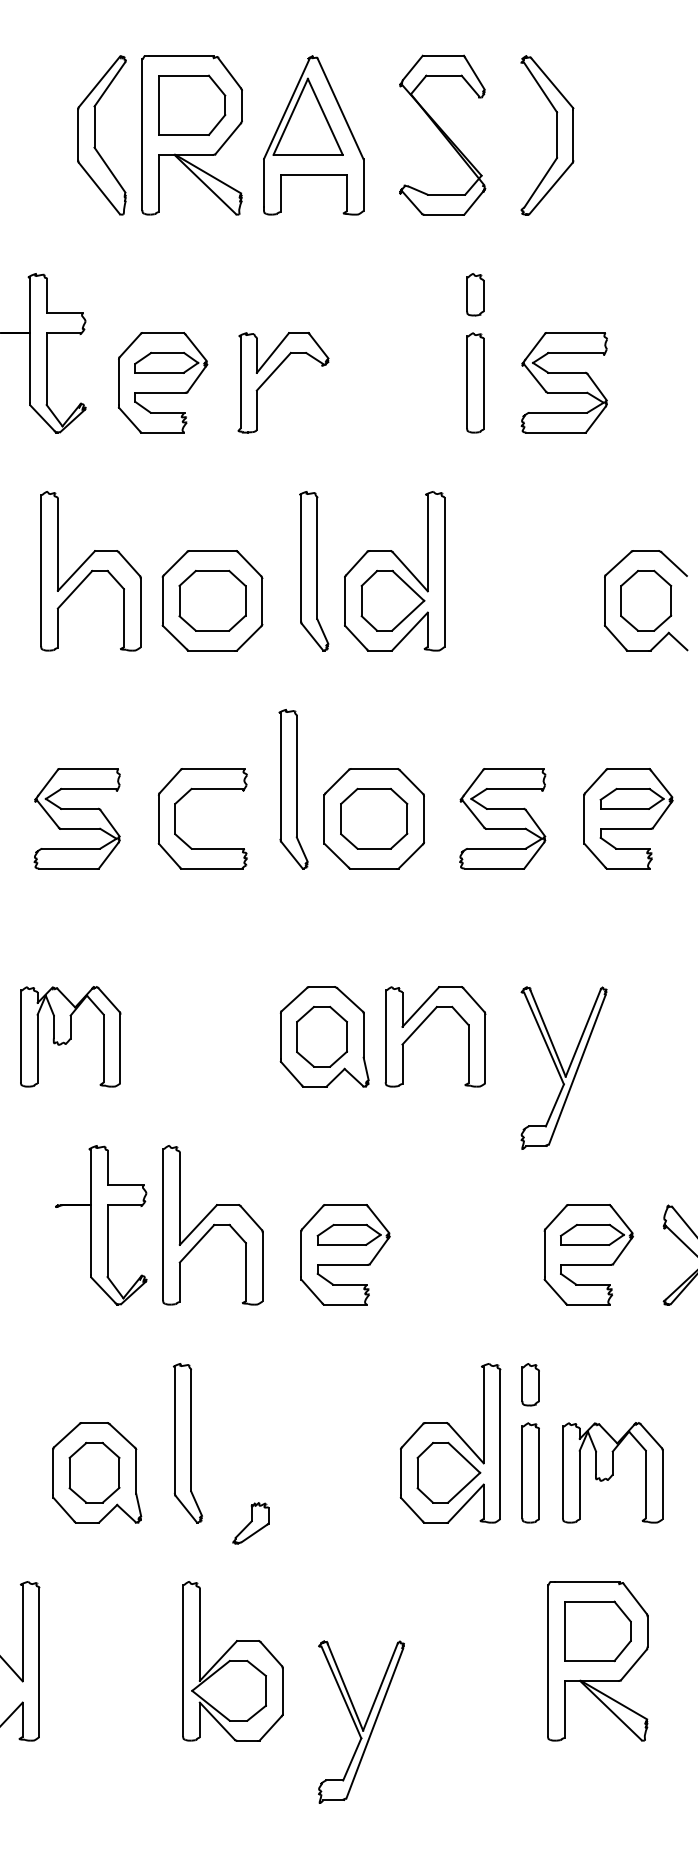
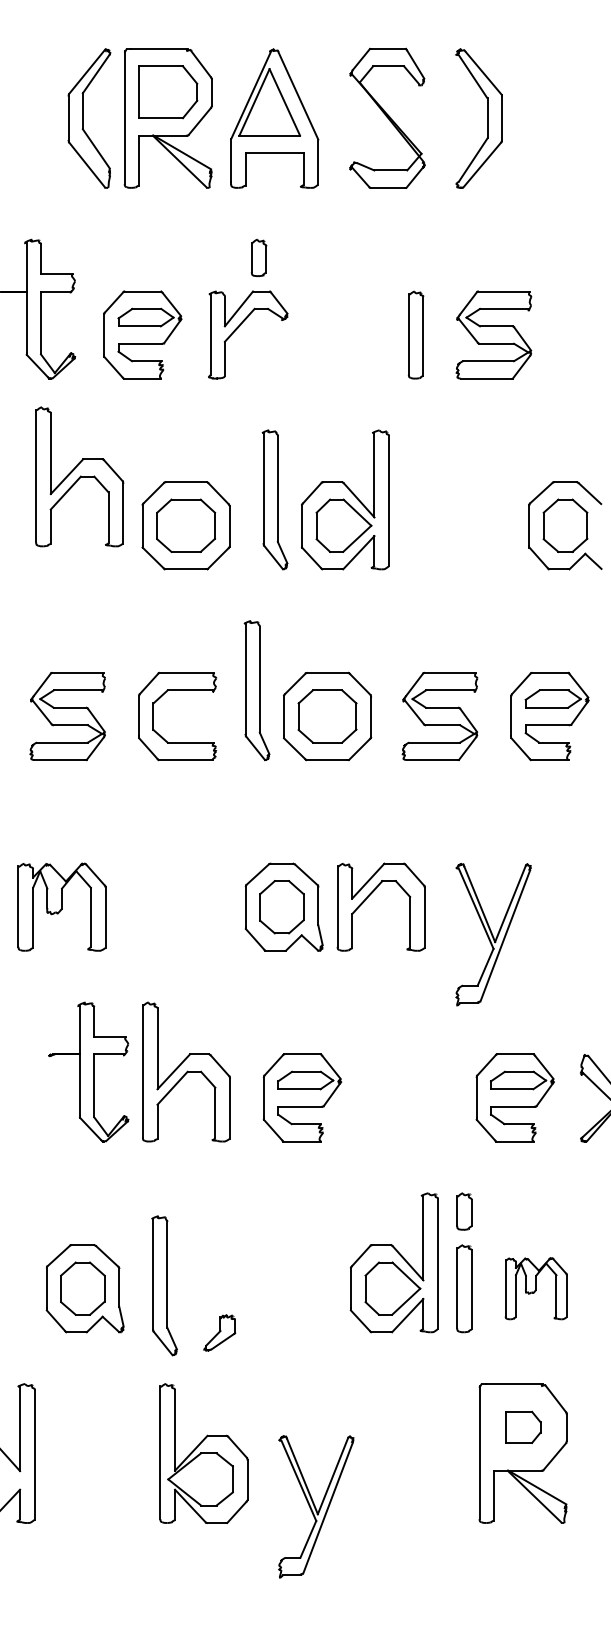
part: (475, 294) -> (259, 257), moved
part: (90, 570) -> (79, 476), moved
part: (187, 1442) -> (164, 1285), moved
part: (611, 1472) -> (535, 1288), size x0.7
part: (598, 1631) -> (523, 1427), size x0.6

